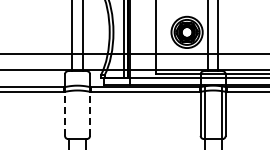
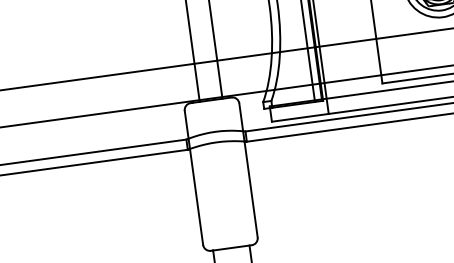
line: (65, 113) -> (197, 196), dashed -> solid
line: (90, 113) -> (251, 188), dashed -> solid

